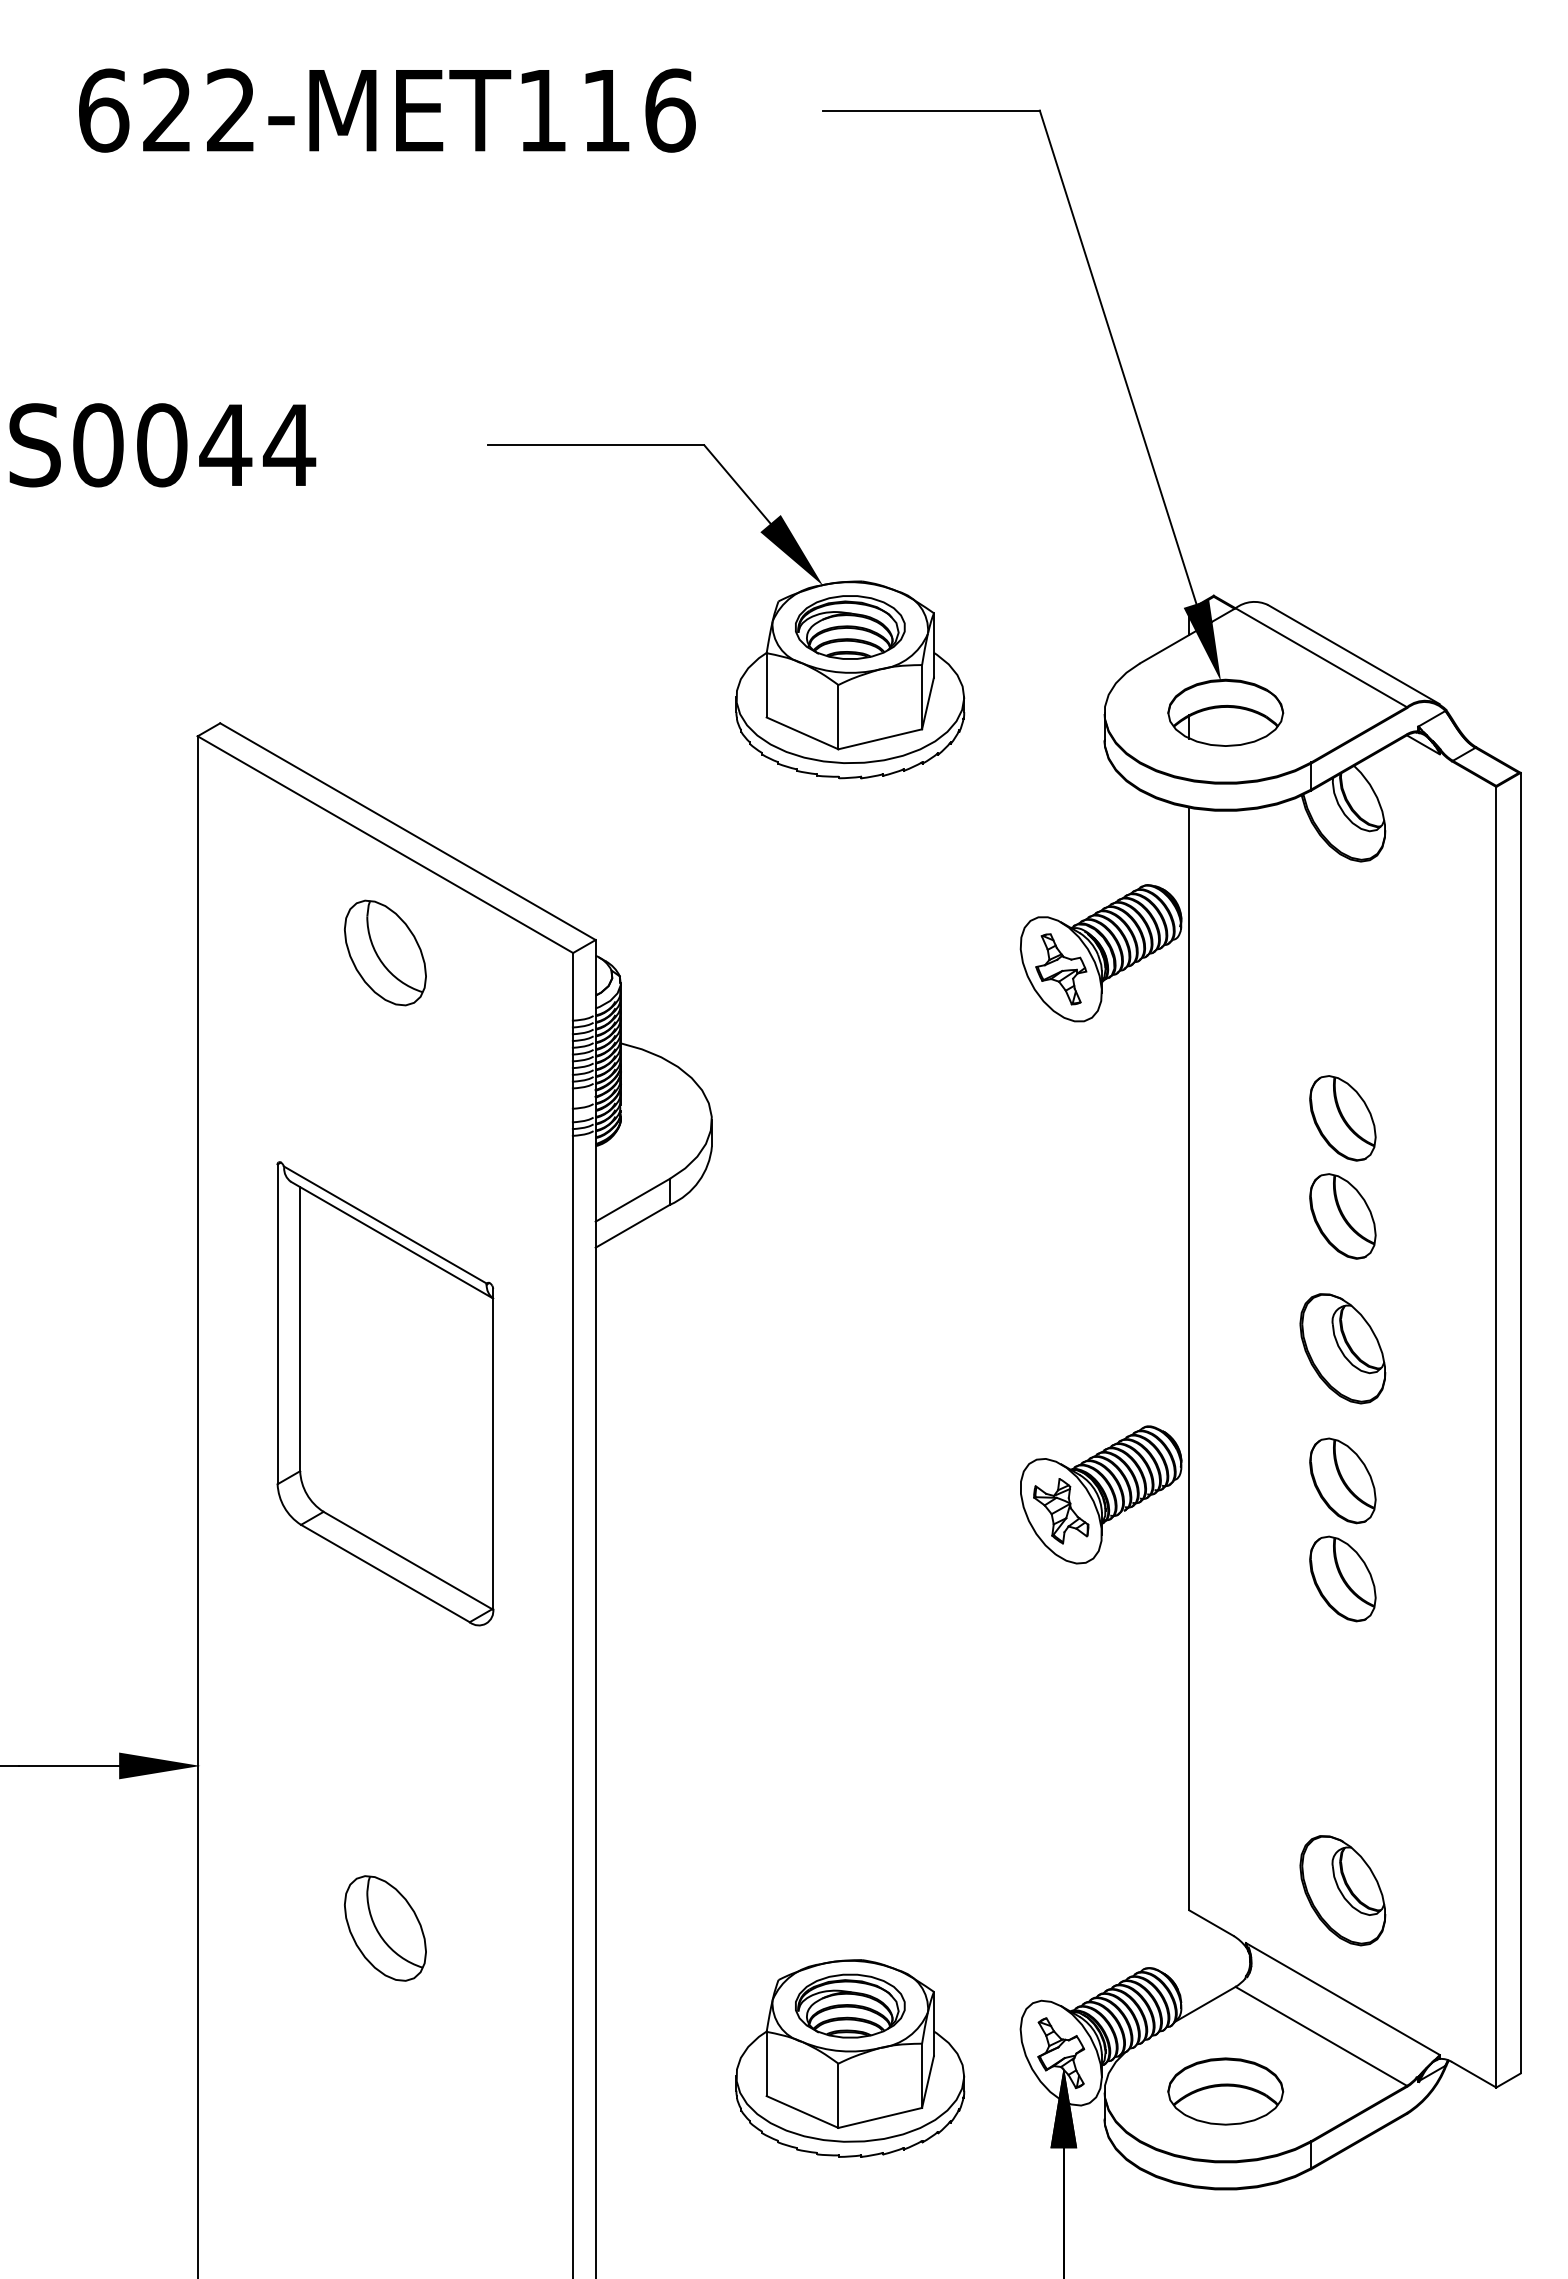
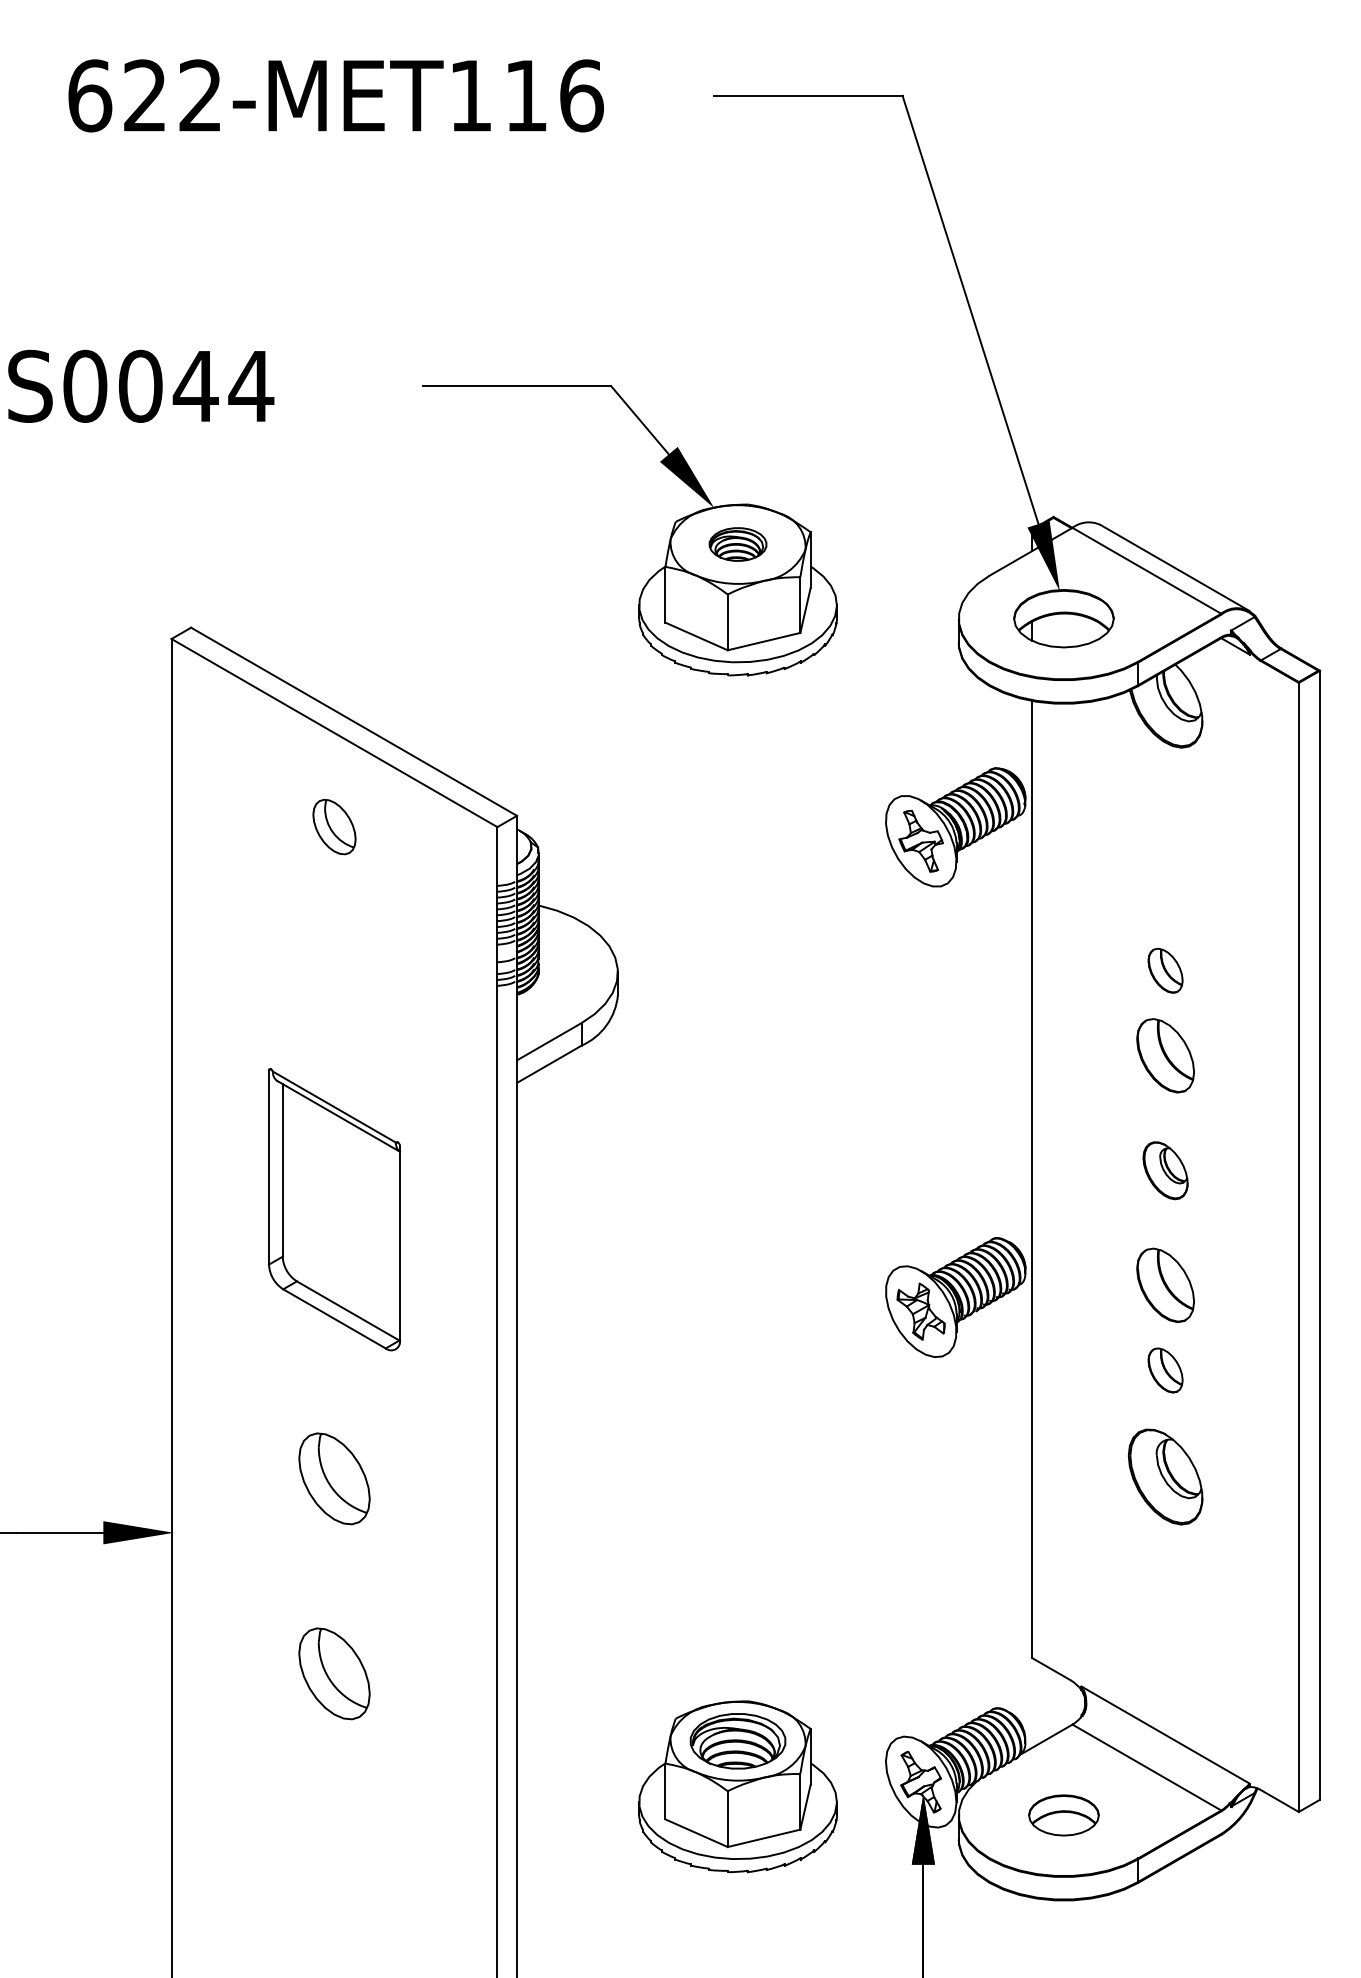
part: (849, 627) -> (737, 544), size x0.6
part: (385, 952) -> (334, 826), size x0.6
part: (1342, 1118) -> (1165, 970), size x0.6
part: (1342, 1348) -> (1165, 1170), size x0.6
part: (385, 1393) -> (334, 1209), size x0.7
part: (1342, 1578) -> (1165, 1370), size x0.6
part: (385, 1703) -> (334, 1478), added
part: (1342, 1890) -> (1165, 1476), moved
part: (1225, 2091) -> (1063, 1815), size x0.7

